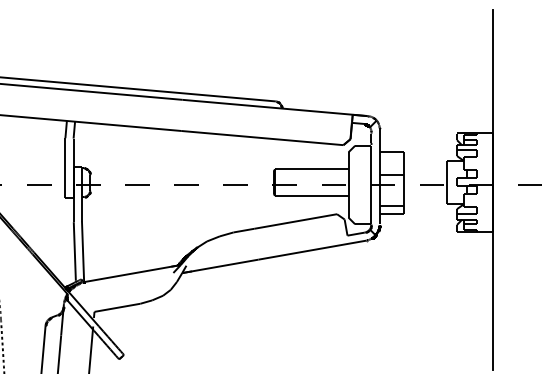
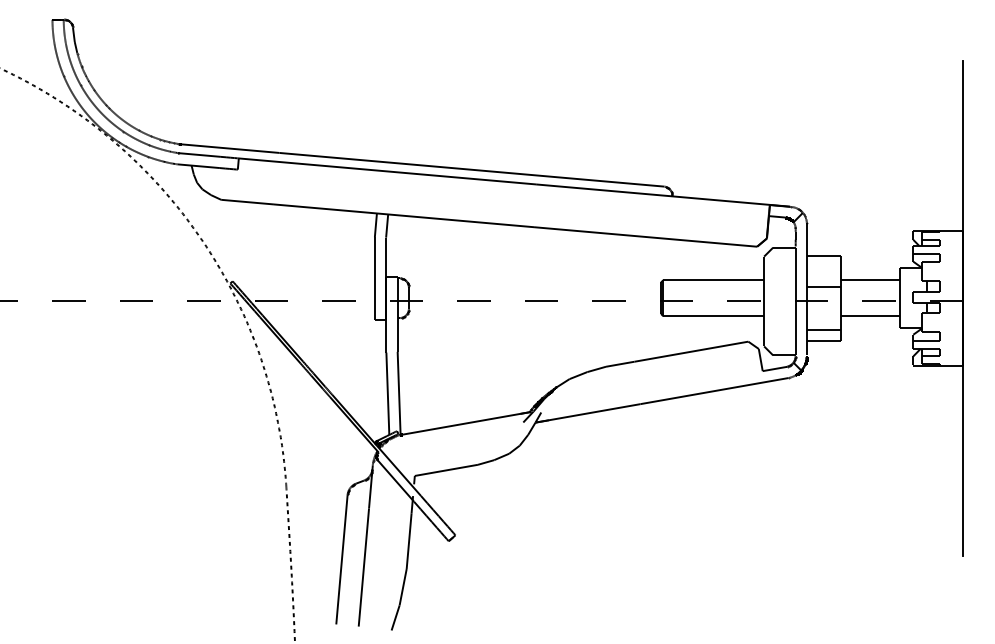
line: (425, 169) -> (869, 280), added
line: (425, 195) -> (869, 316), added

